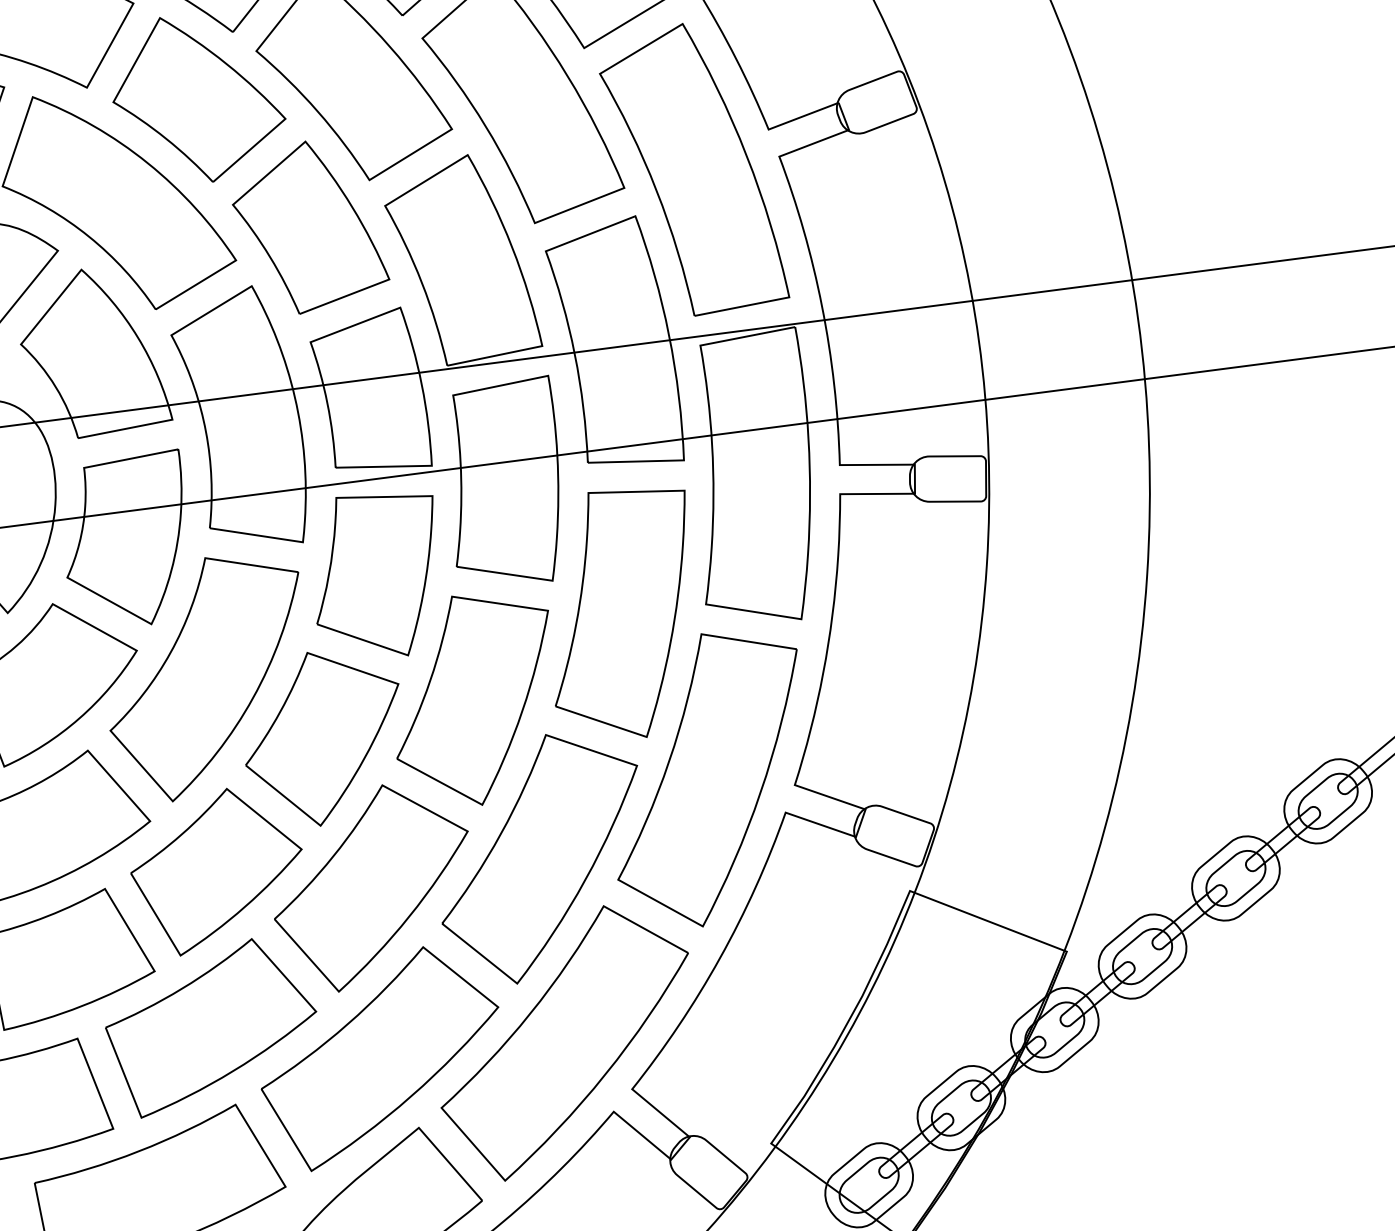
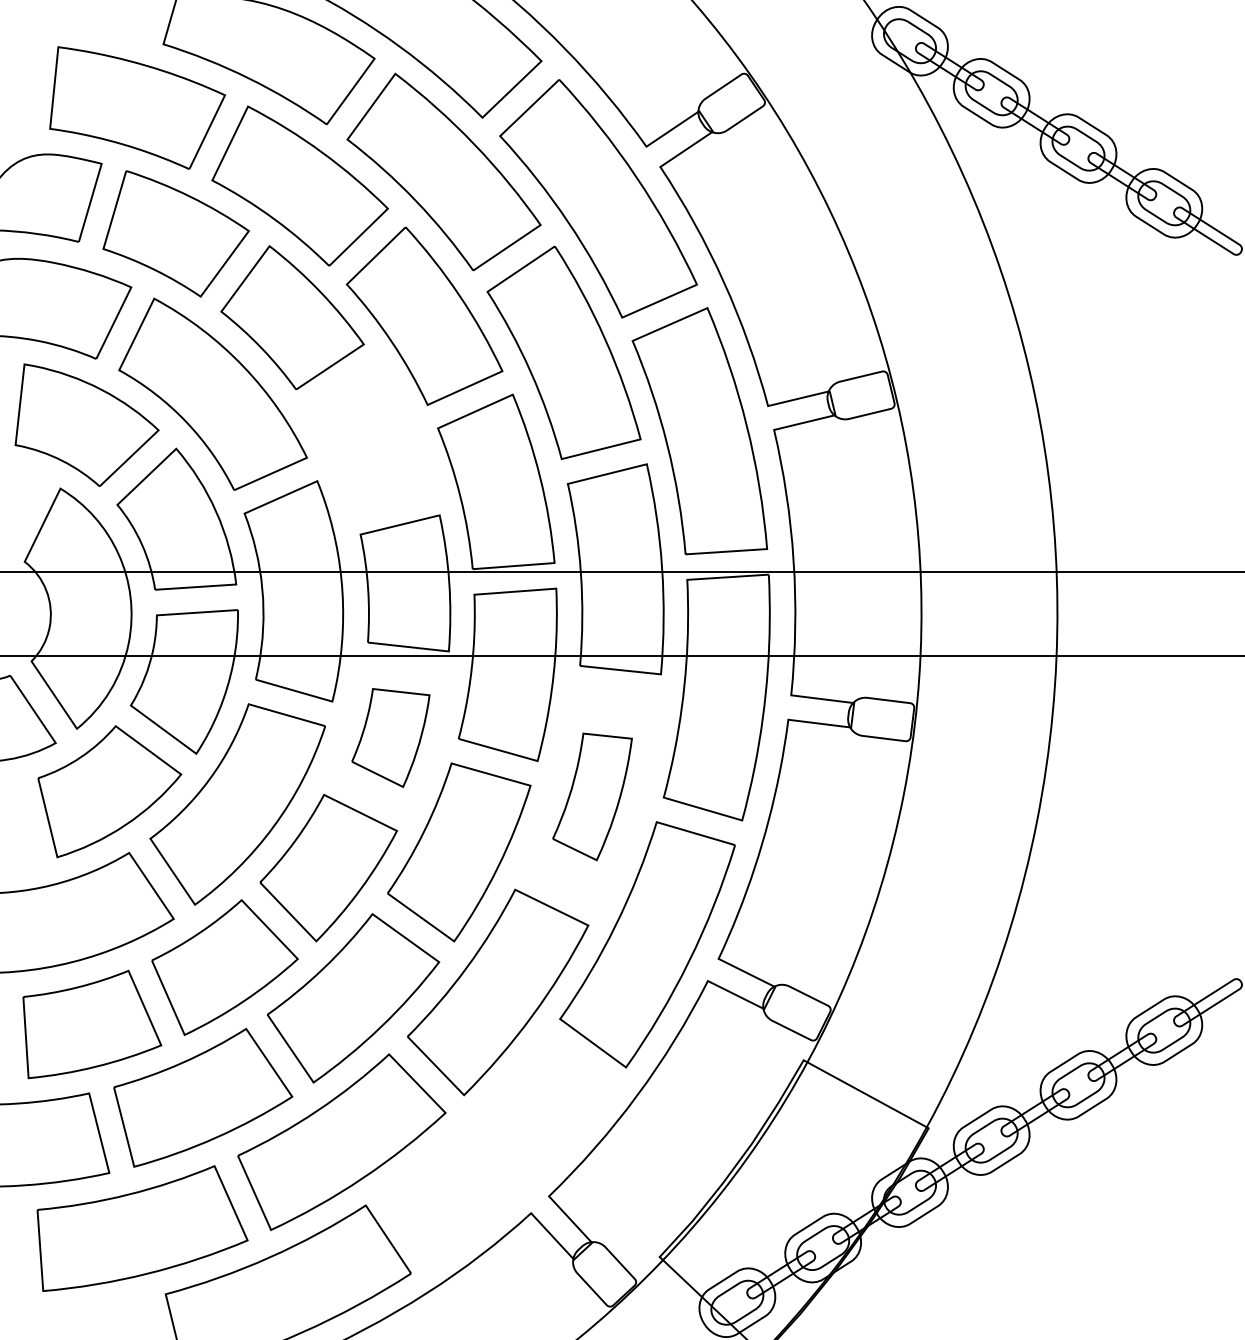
part: (308, 226) -> (371, 437), removed
part: (376, 575) -> (390, 737), size x0.7
part: (622, 613) -> (592, 796), size x0.6
part: (565, 1042) -> (498, 1149), removed

